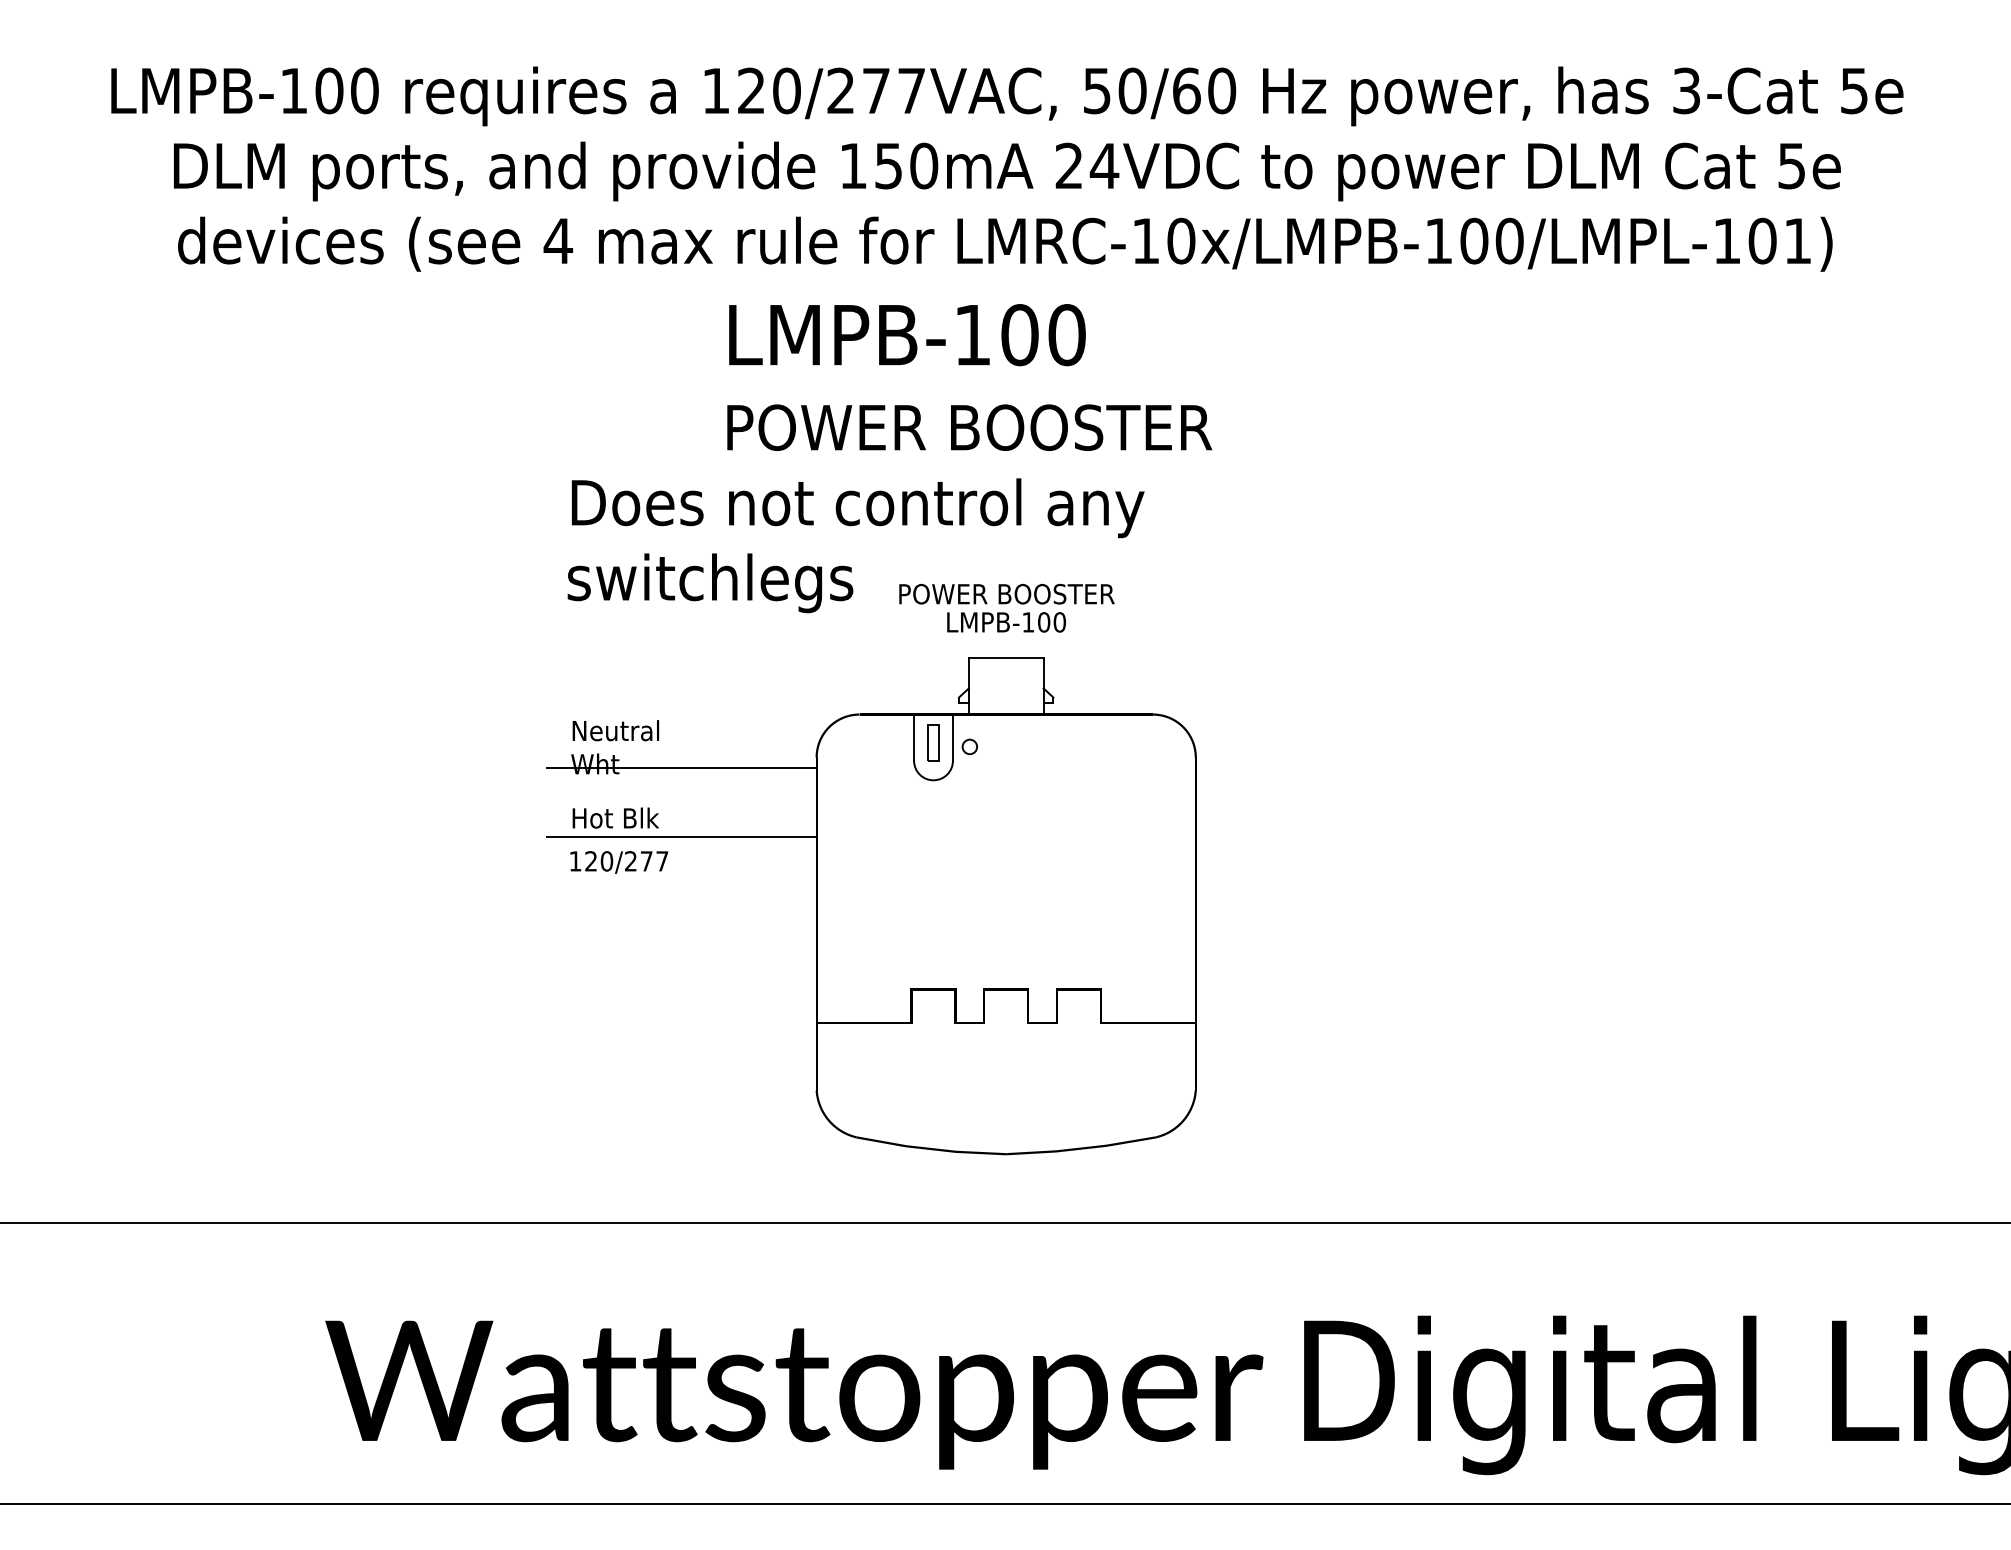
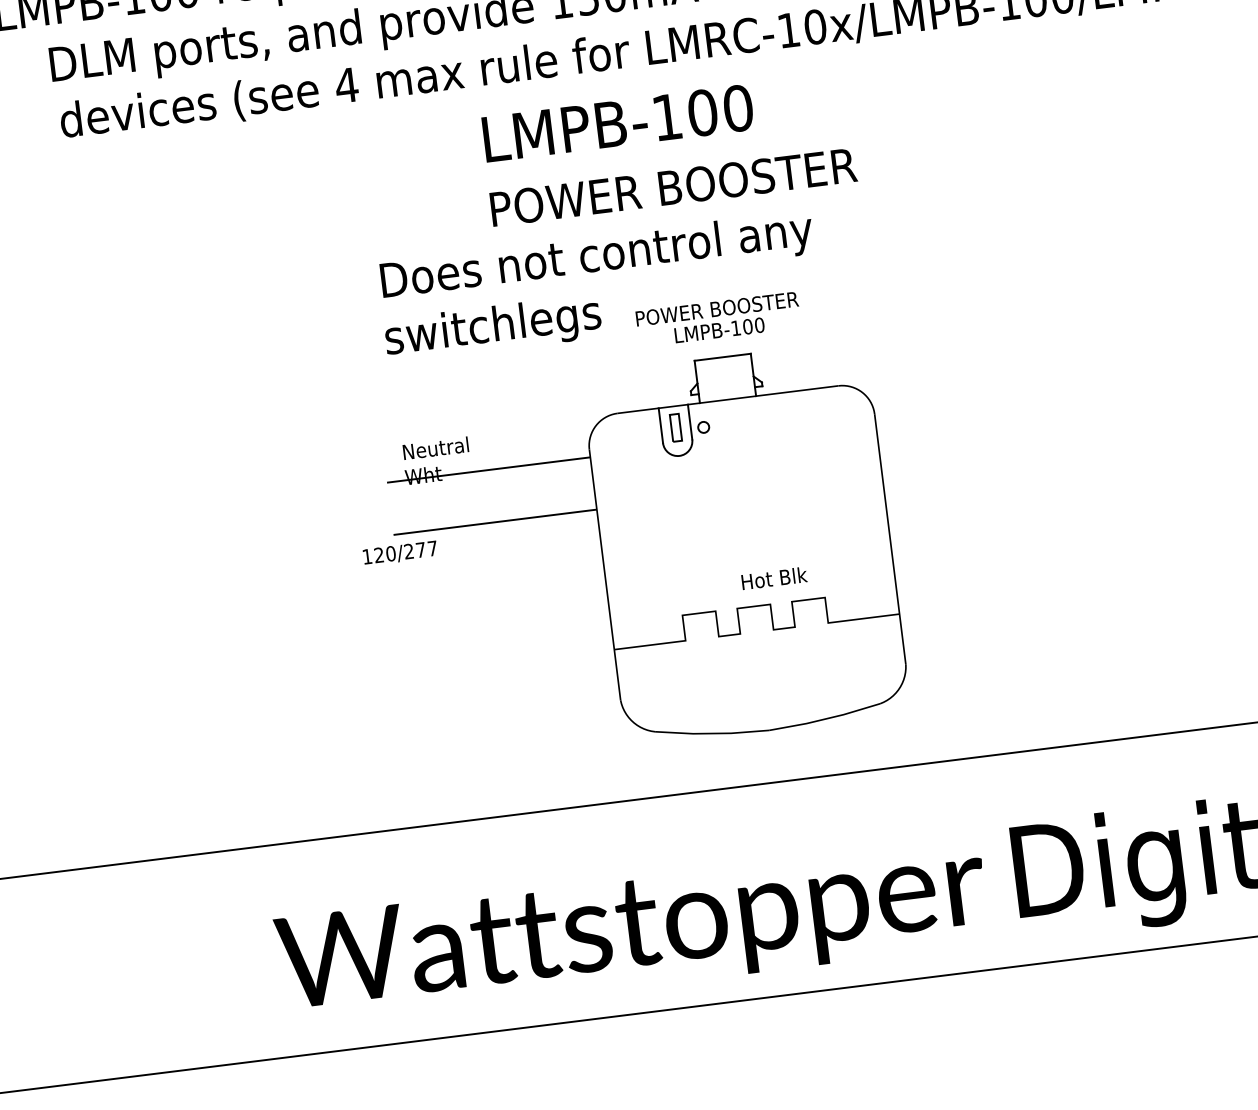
text: (615, 817) -> (774, 577), moved
text: (619, 862) -> (400, 553), moved

